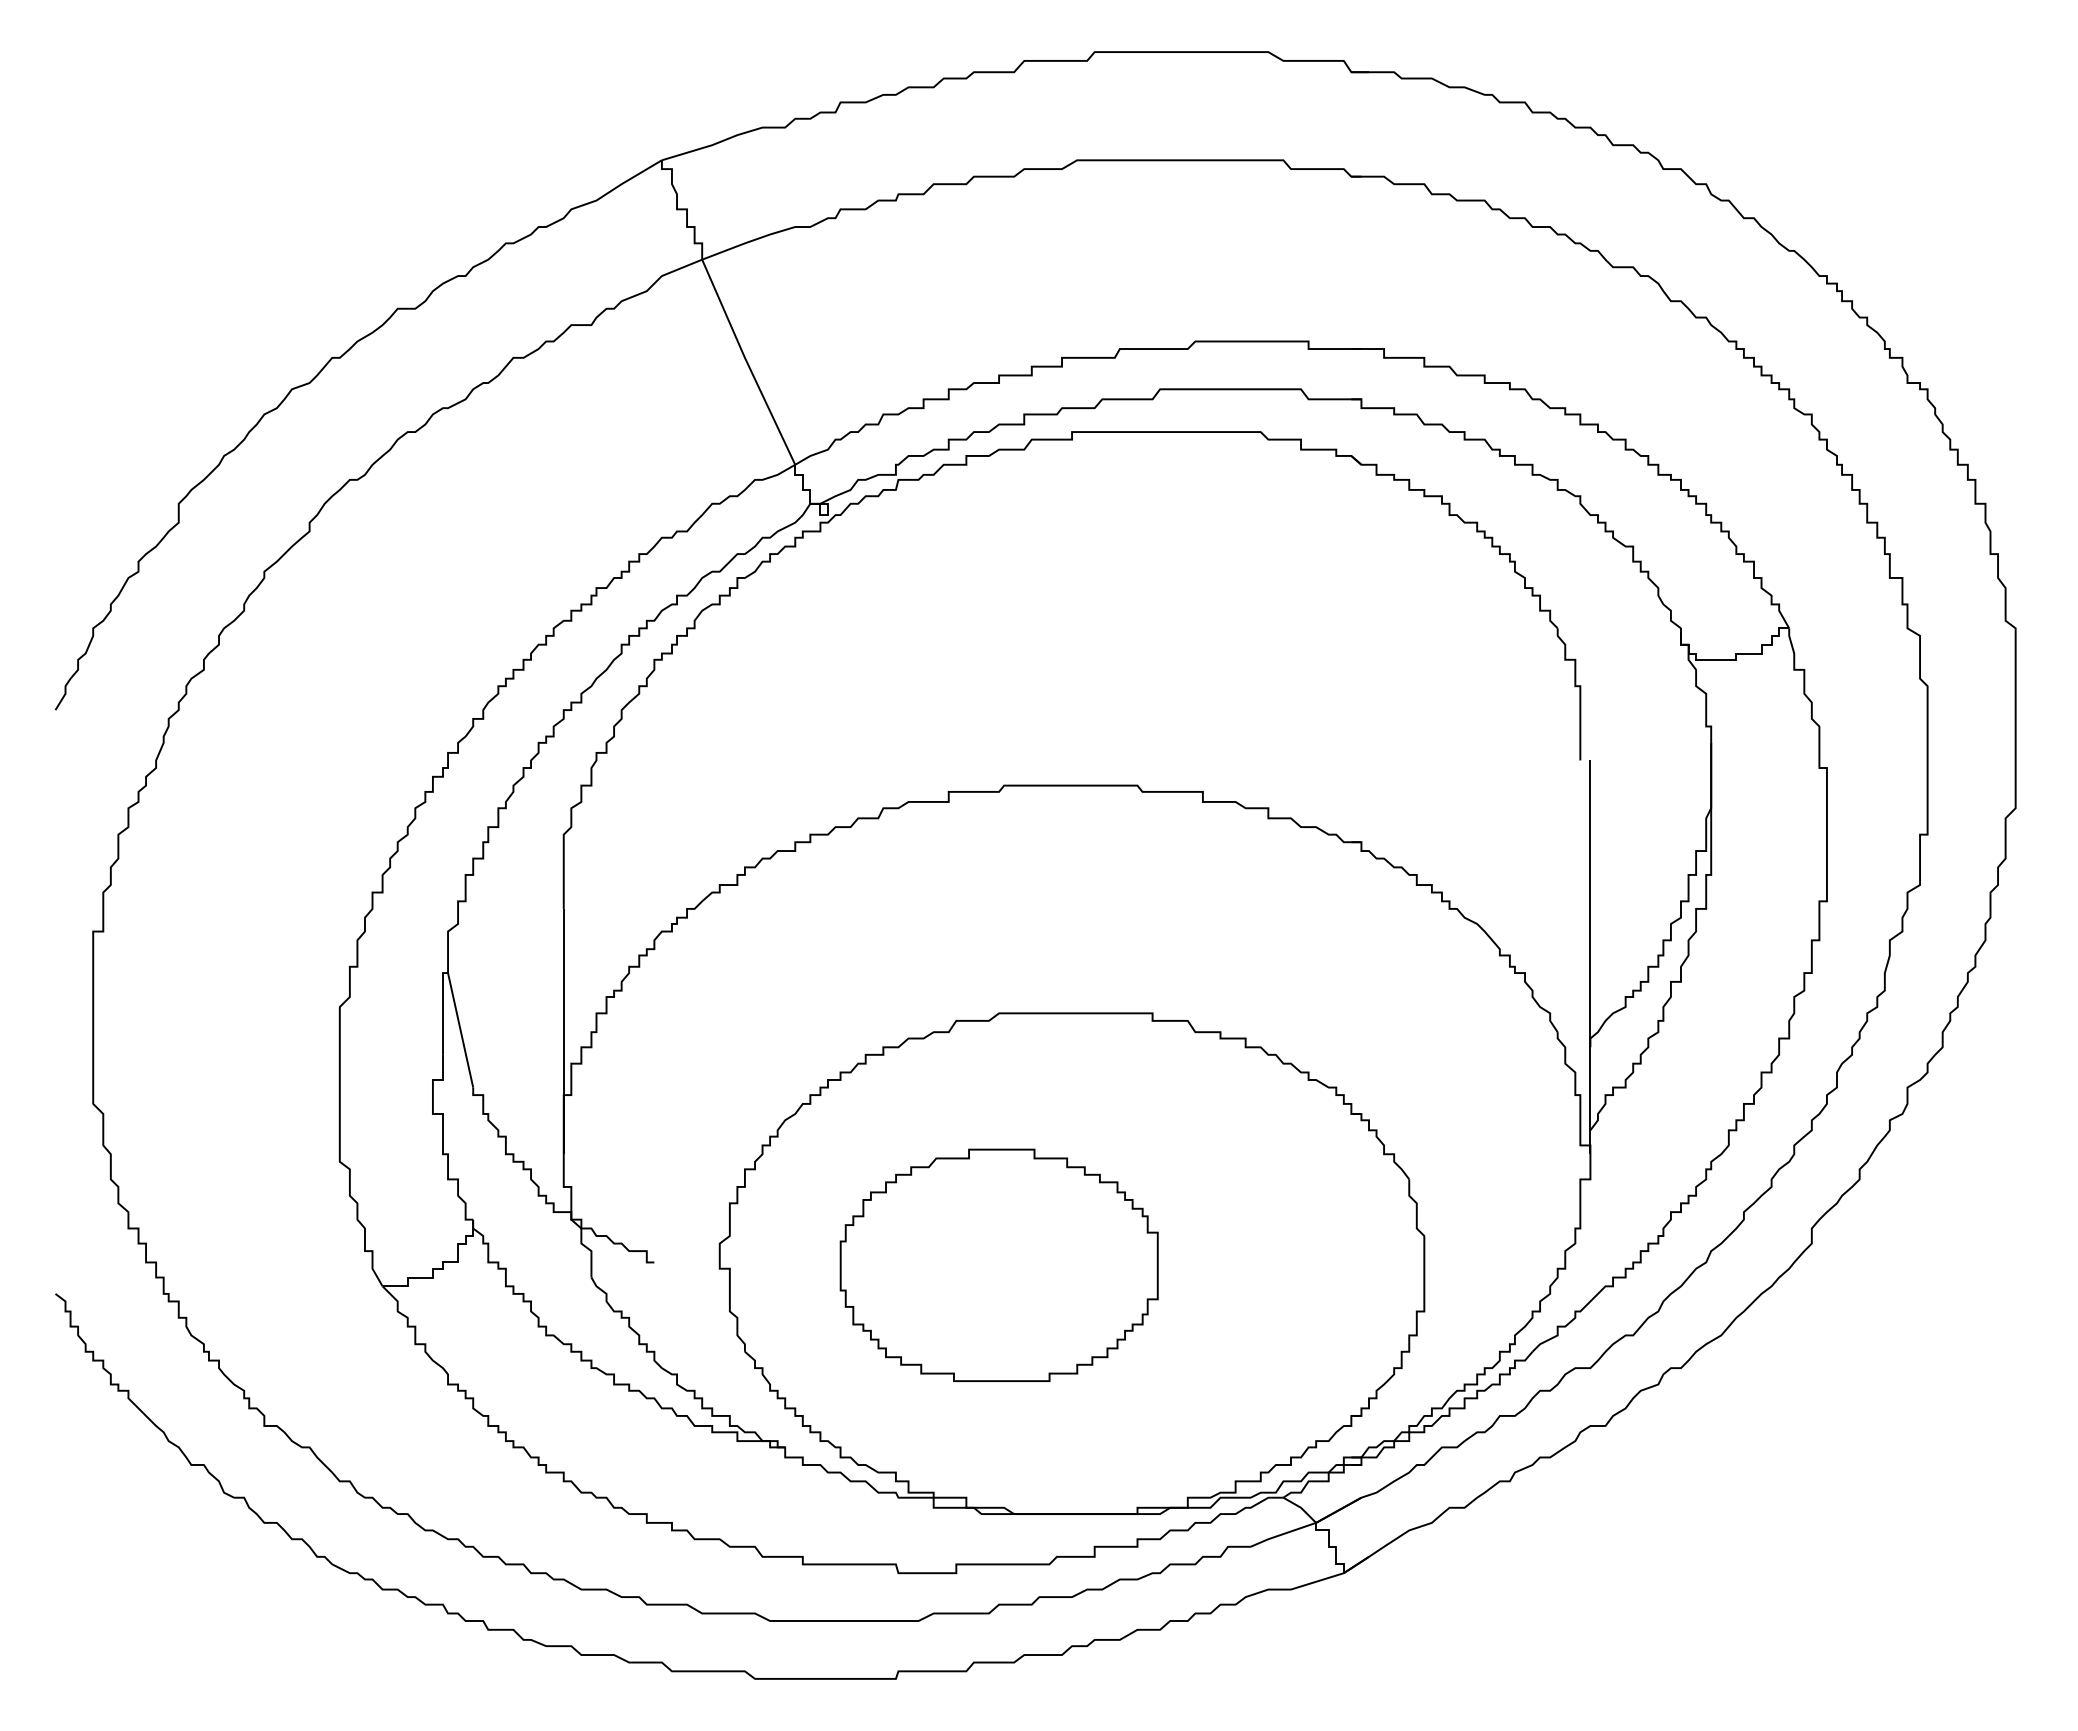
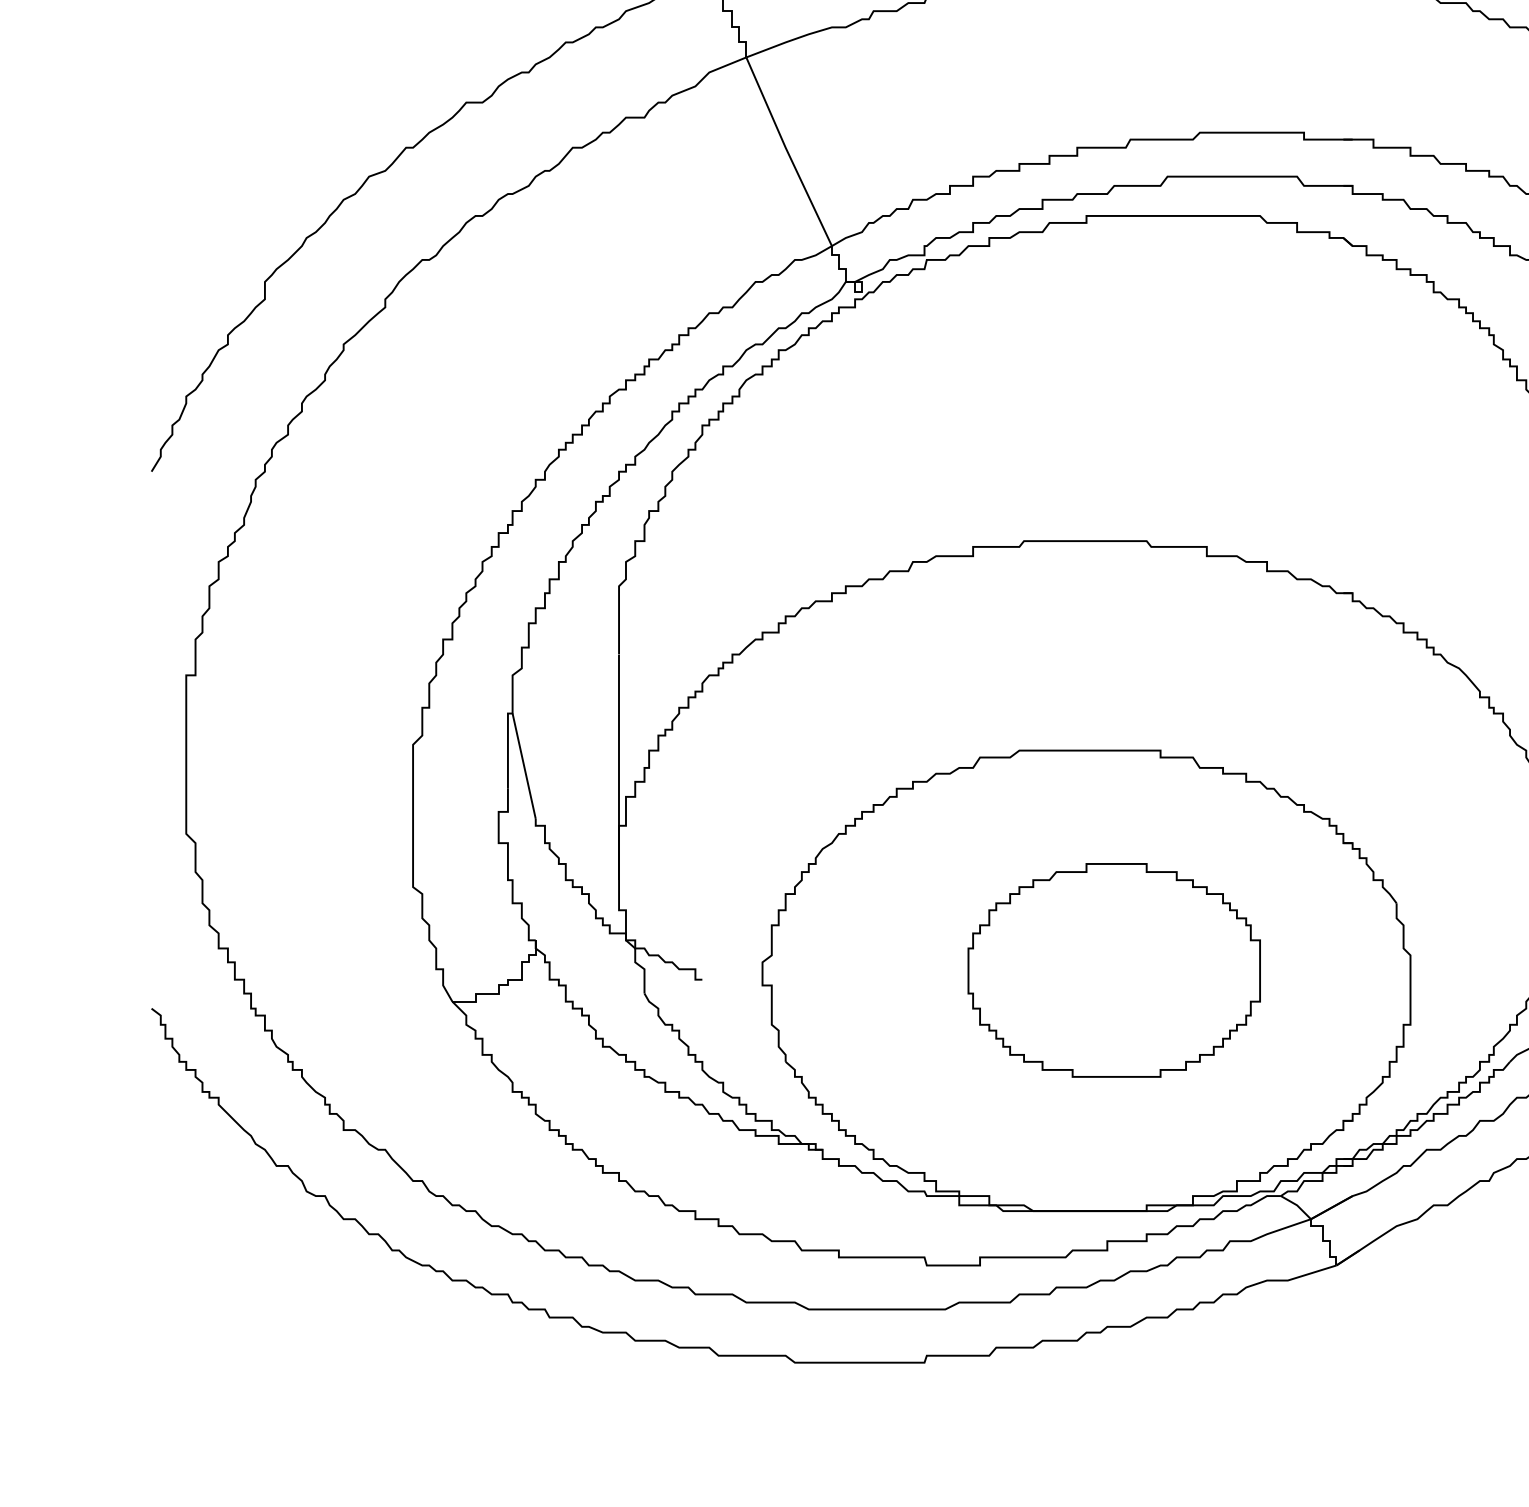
part: (998, 1264) -> (1113, 969), moved

